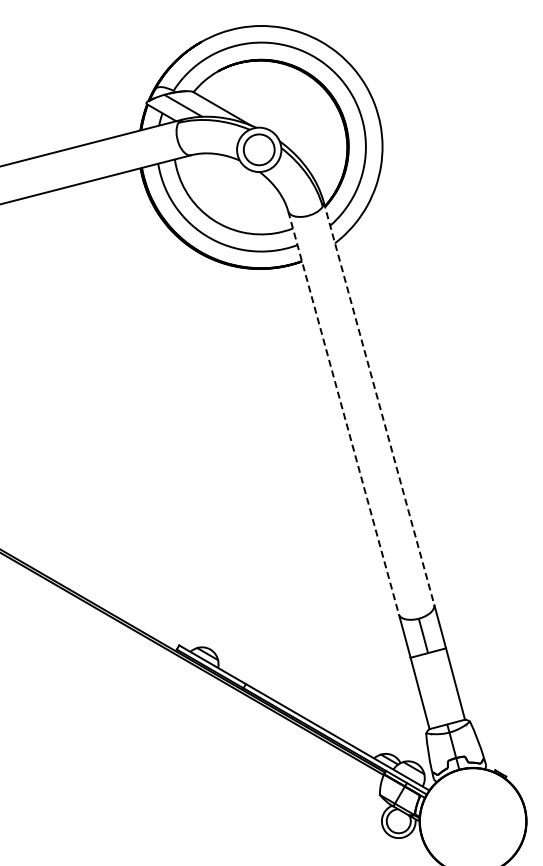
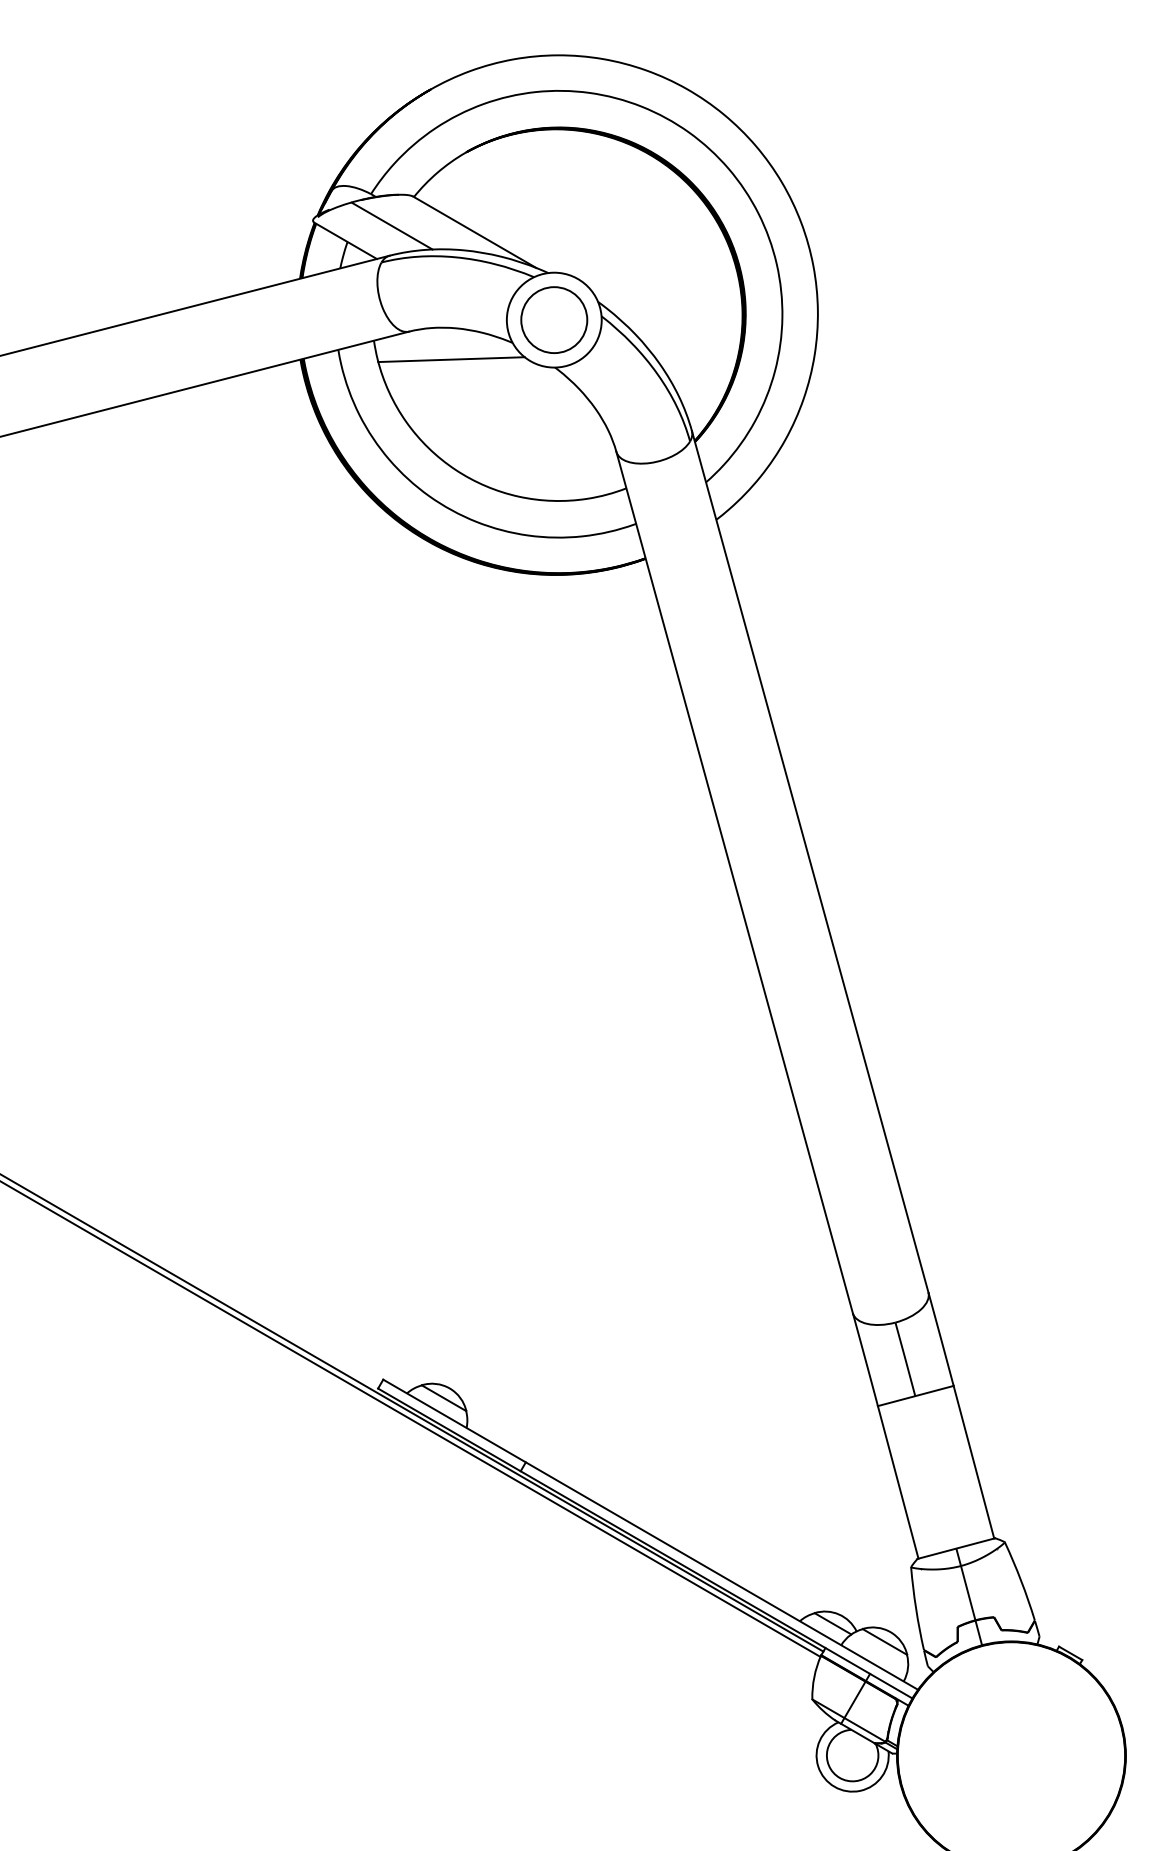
line: (210, 168) -> (450, 359), added
line: (378, 403) -> (809, 862), dashed -> solid
line: (343, 412) -> (734, 881), dashed -> solid

